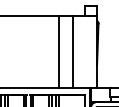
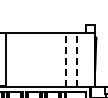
line: (58, 51) -> (66, 59), solid -> dashed
line: (73, 51) -> (77, 59), solid -> dashed

